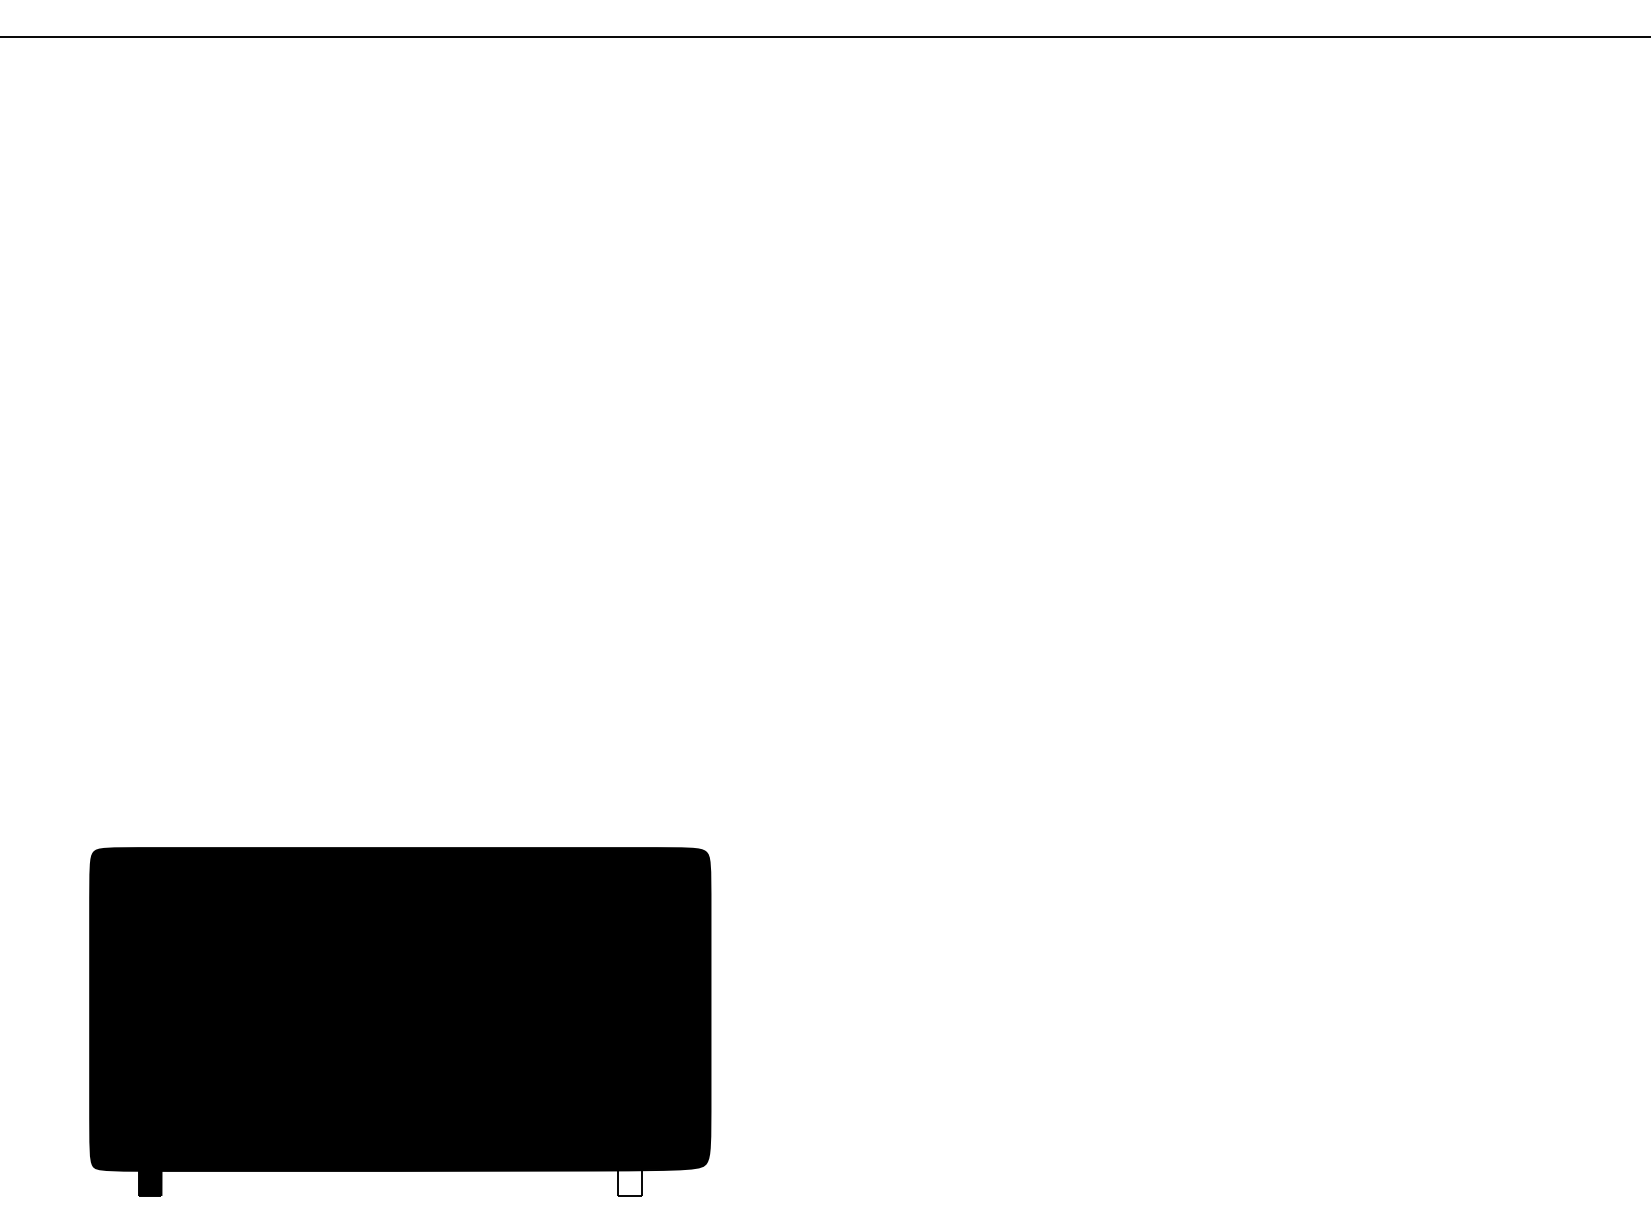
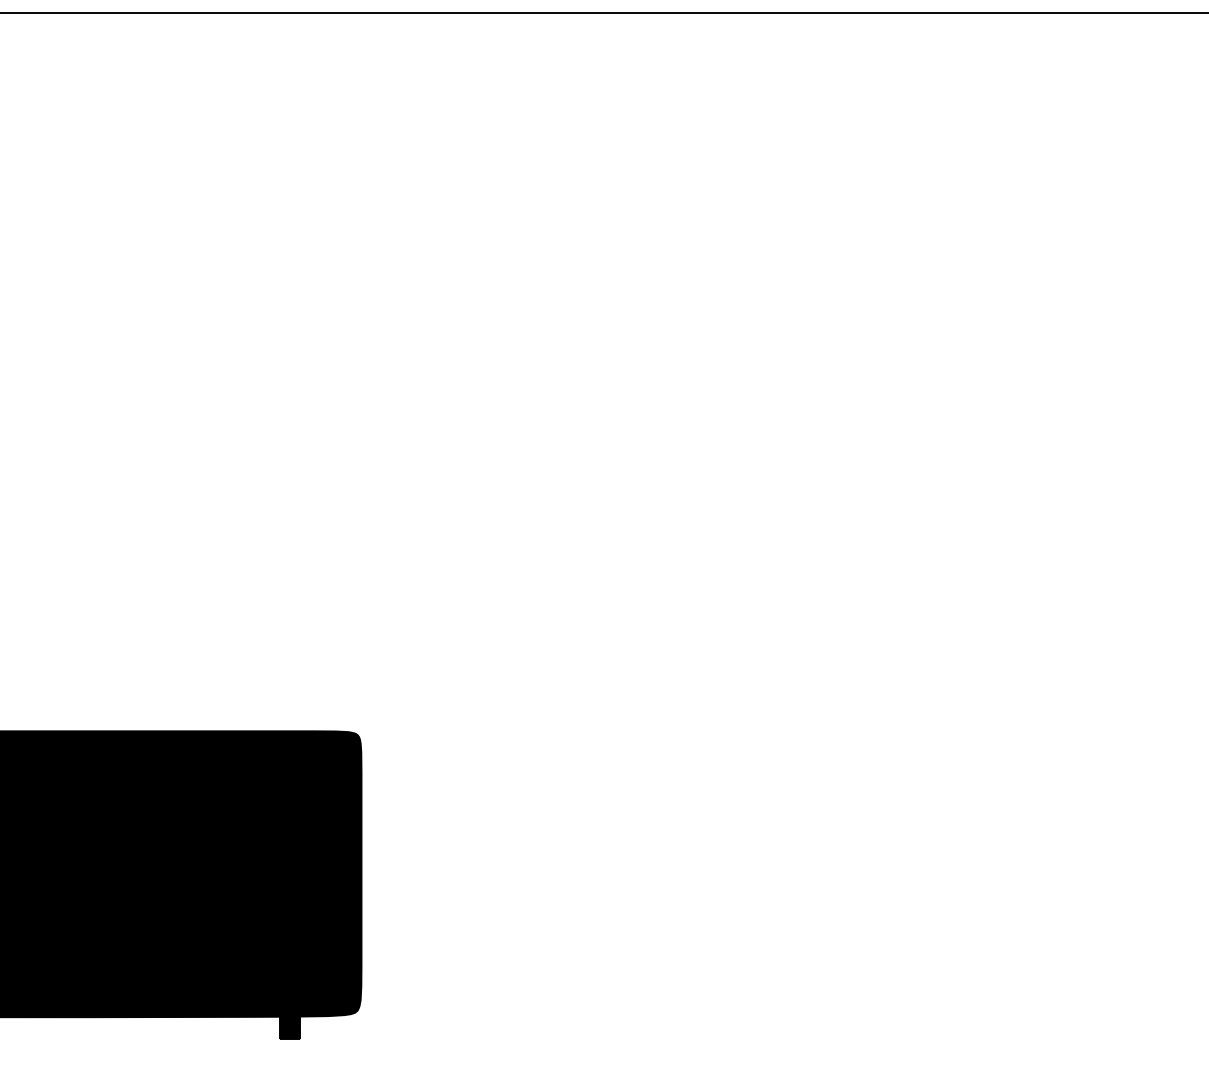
fill: (629, 1182) -> (289, 1027), added

